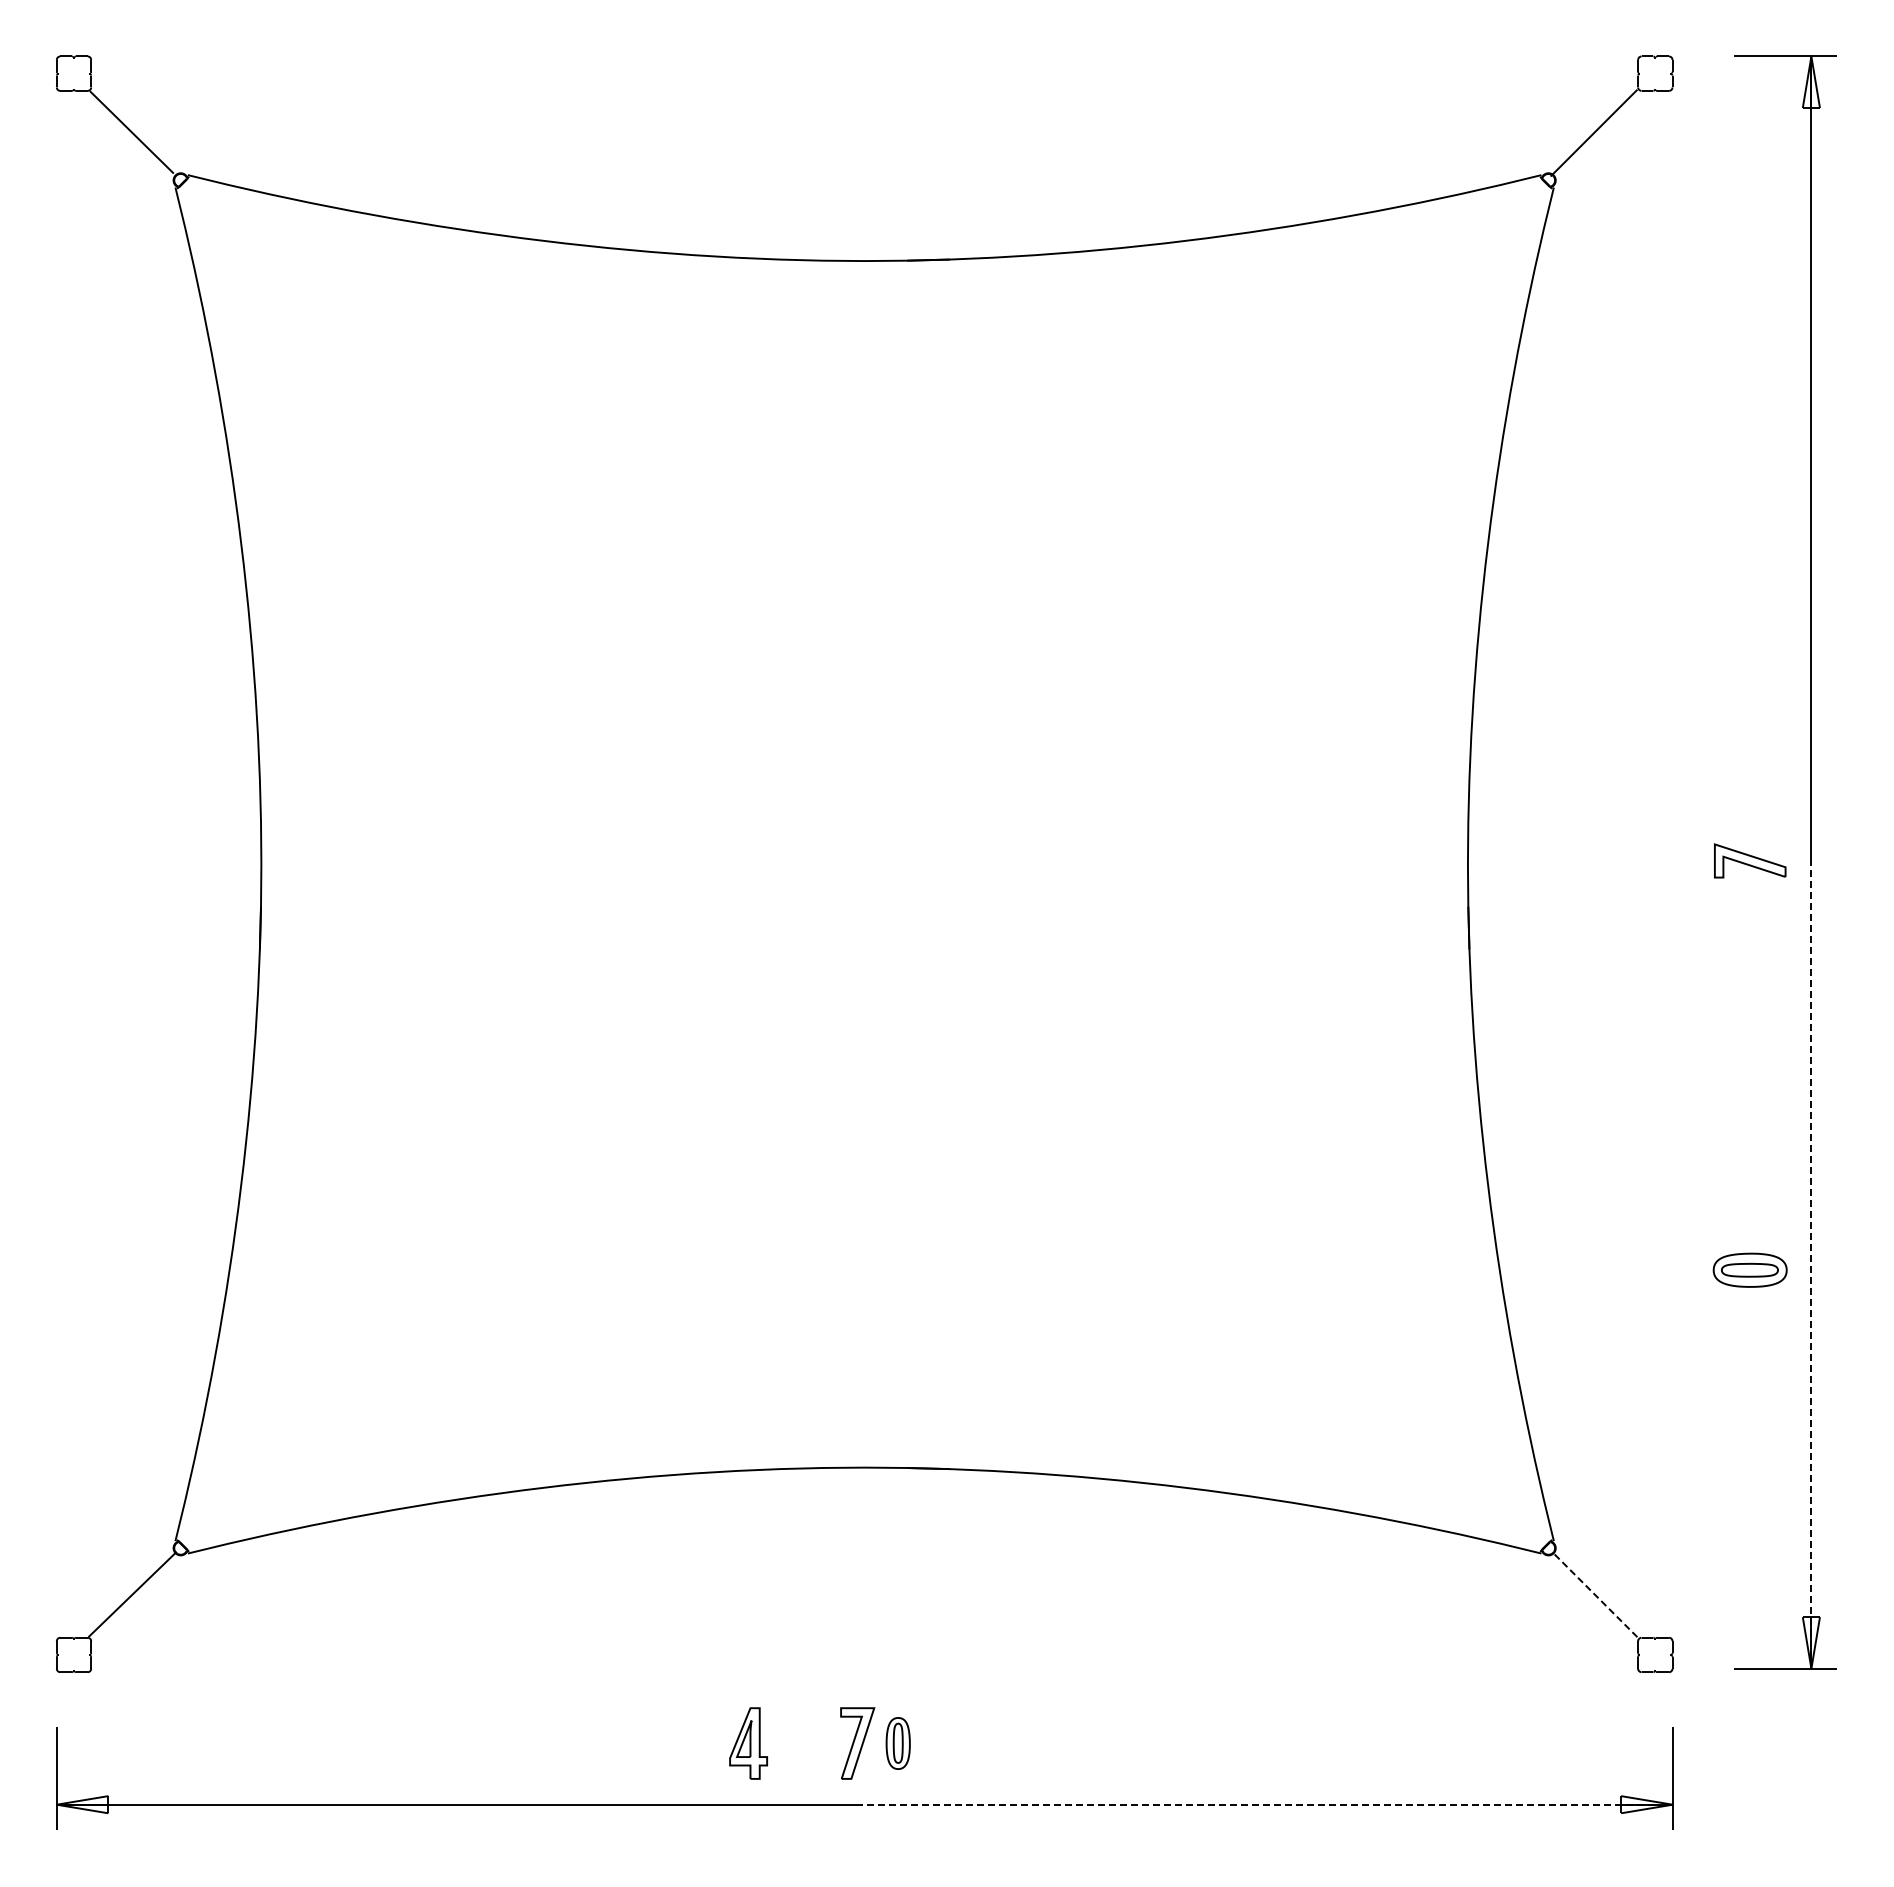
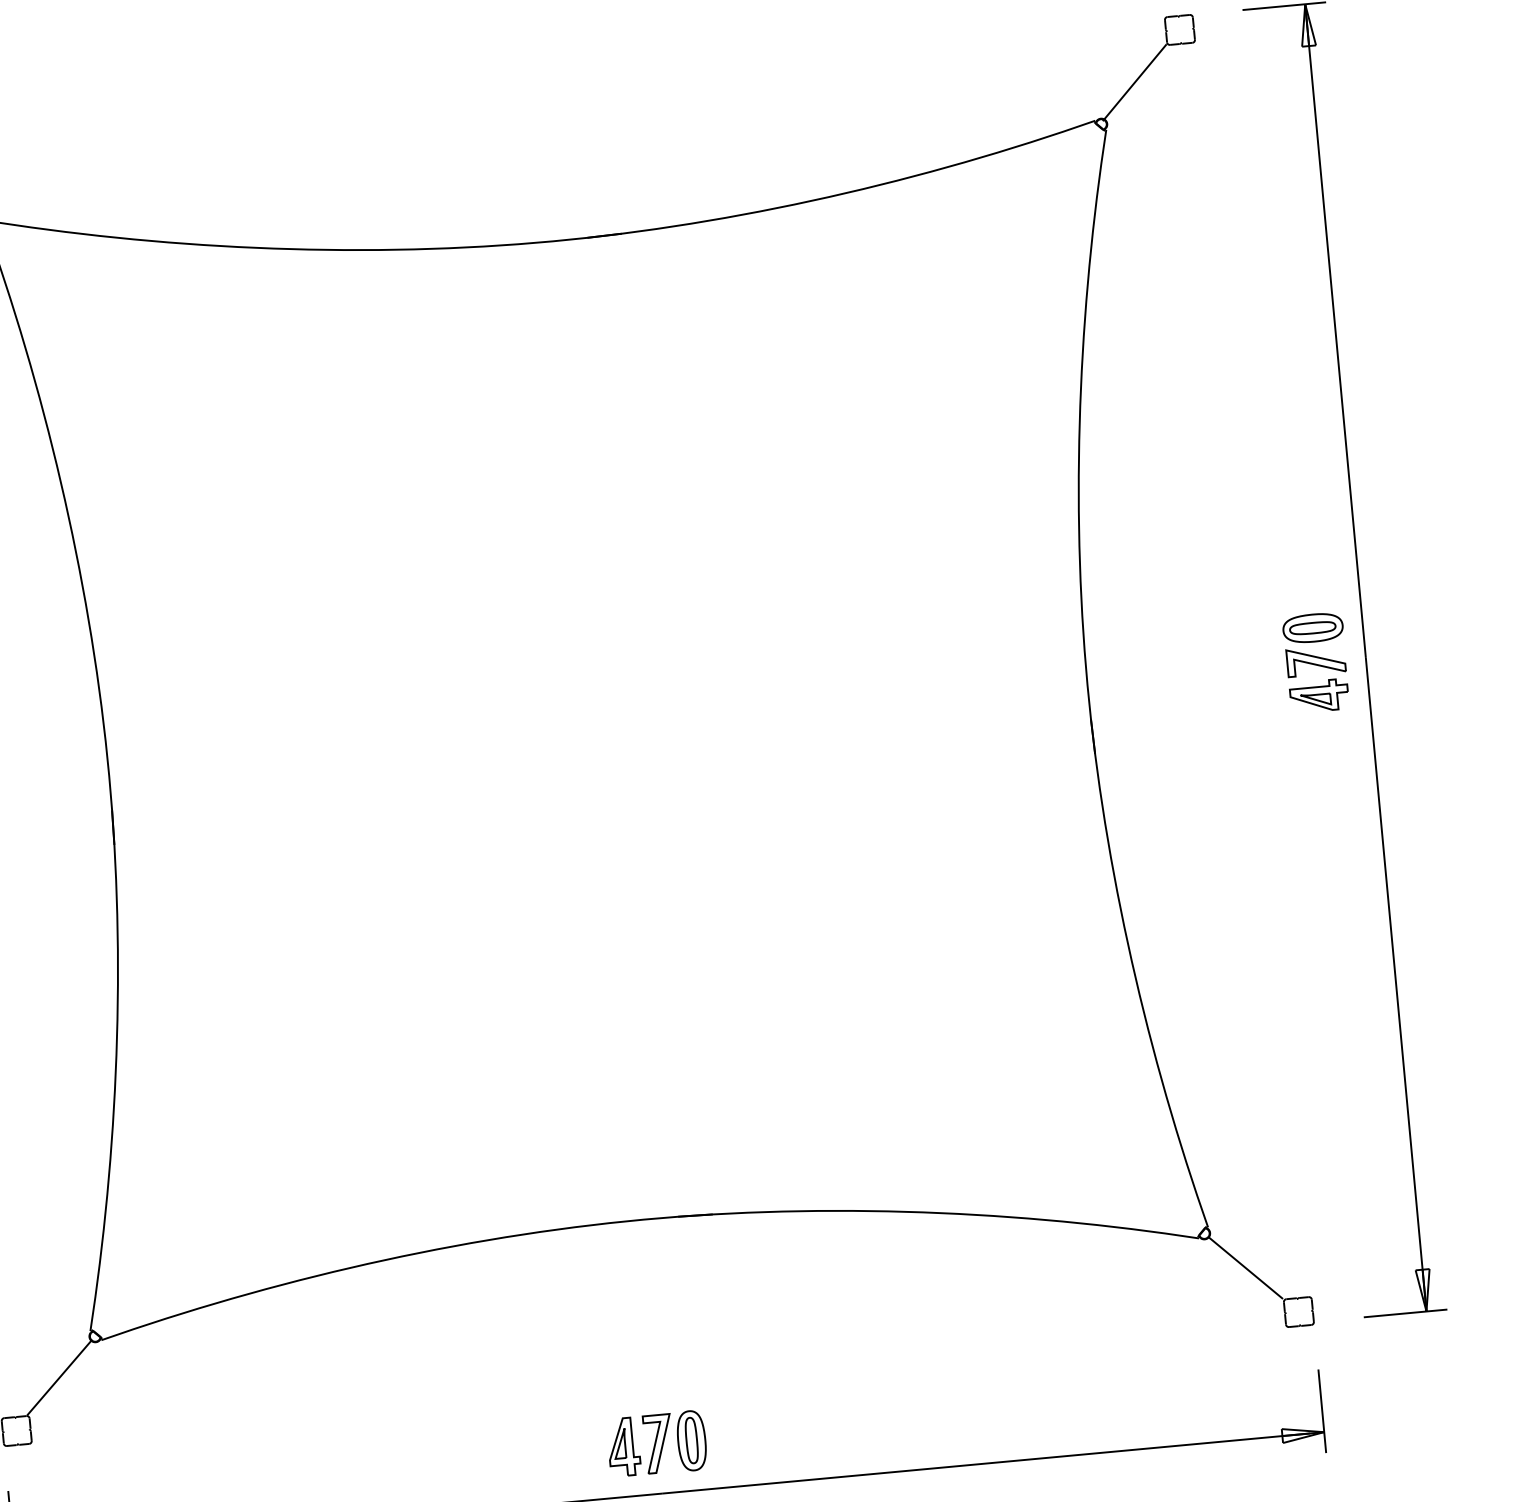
part: (1750, 903) -> (1319, 695), added
line: (1811, 1265) -> (1396, 984), dashed -> solid
part: (1749, 1269) -> (1312, 627), moved
line: (1595, 1594) -> (1245, 1267), dashed -> solid
part: (748, 1743) -> (623, 1447), moved
part: (897, 1743) -> (691, 1440), size x1.43
line: (1255, 1804) -> (985, 1463), dashed -> solid

